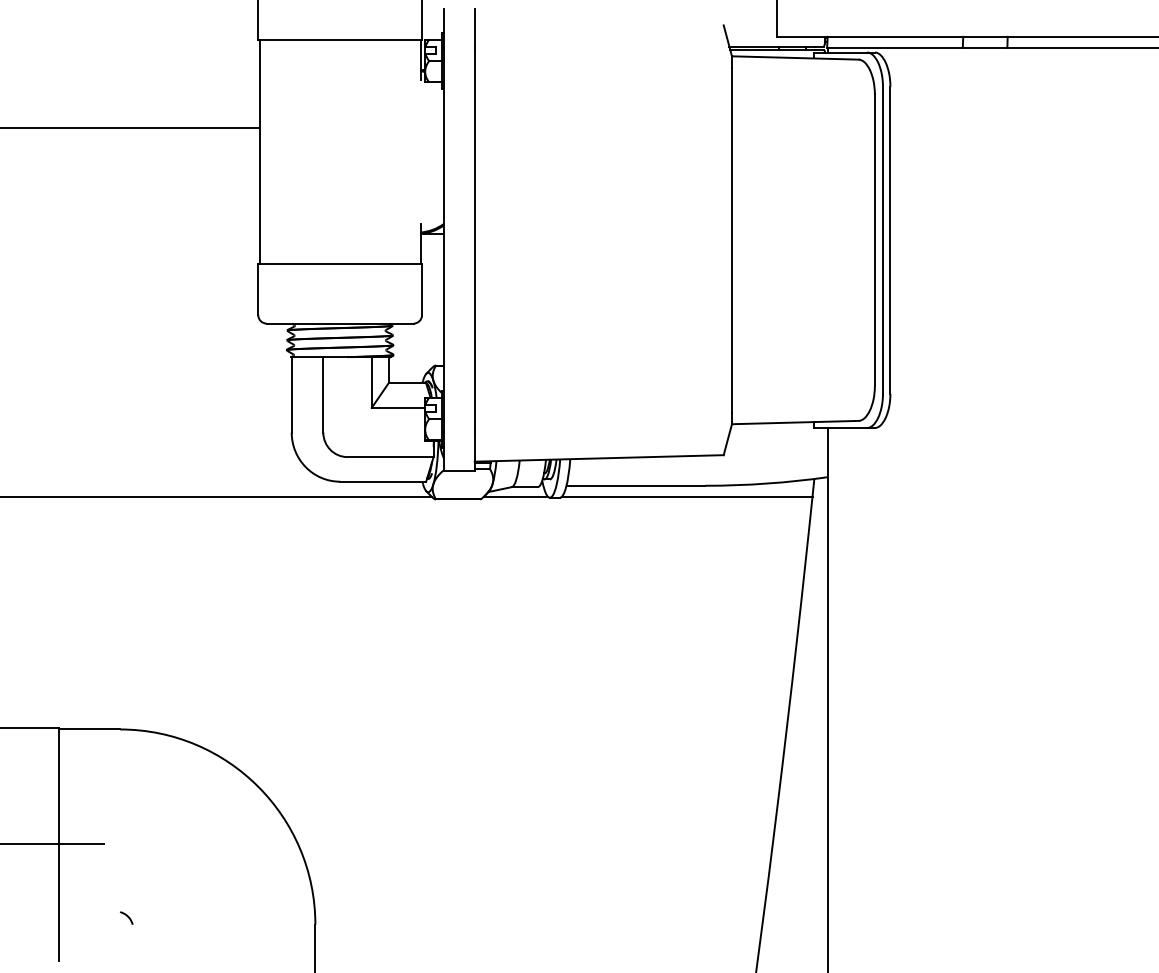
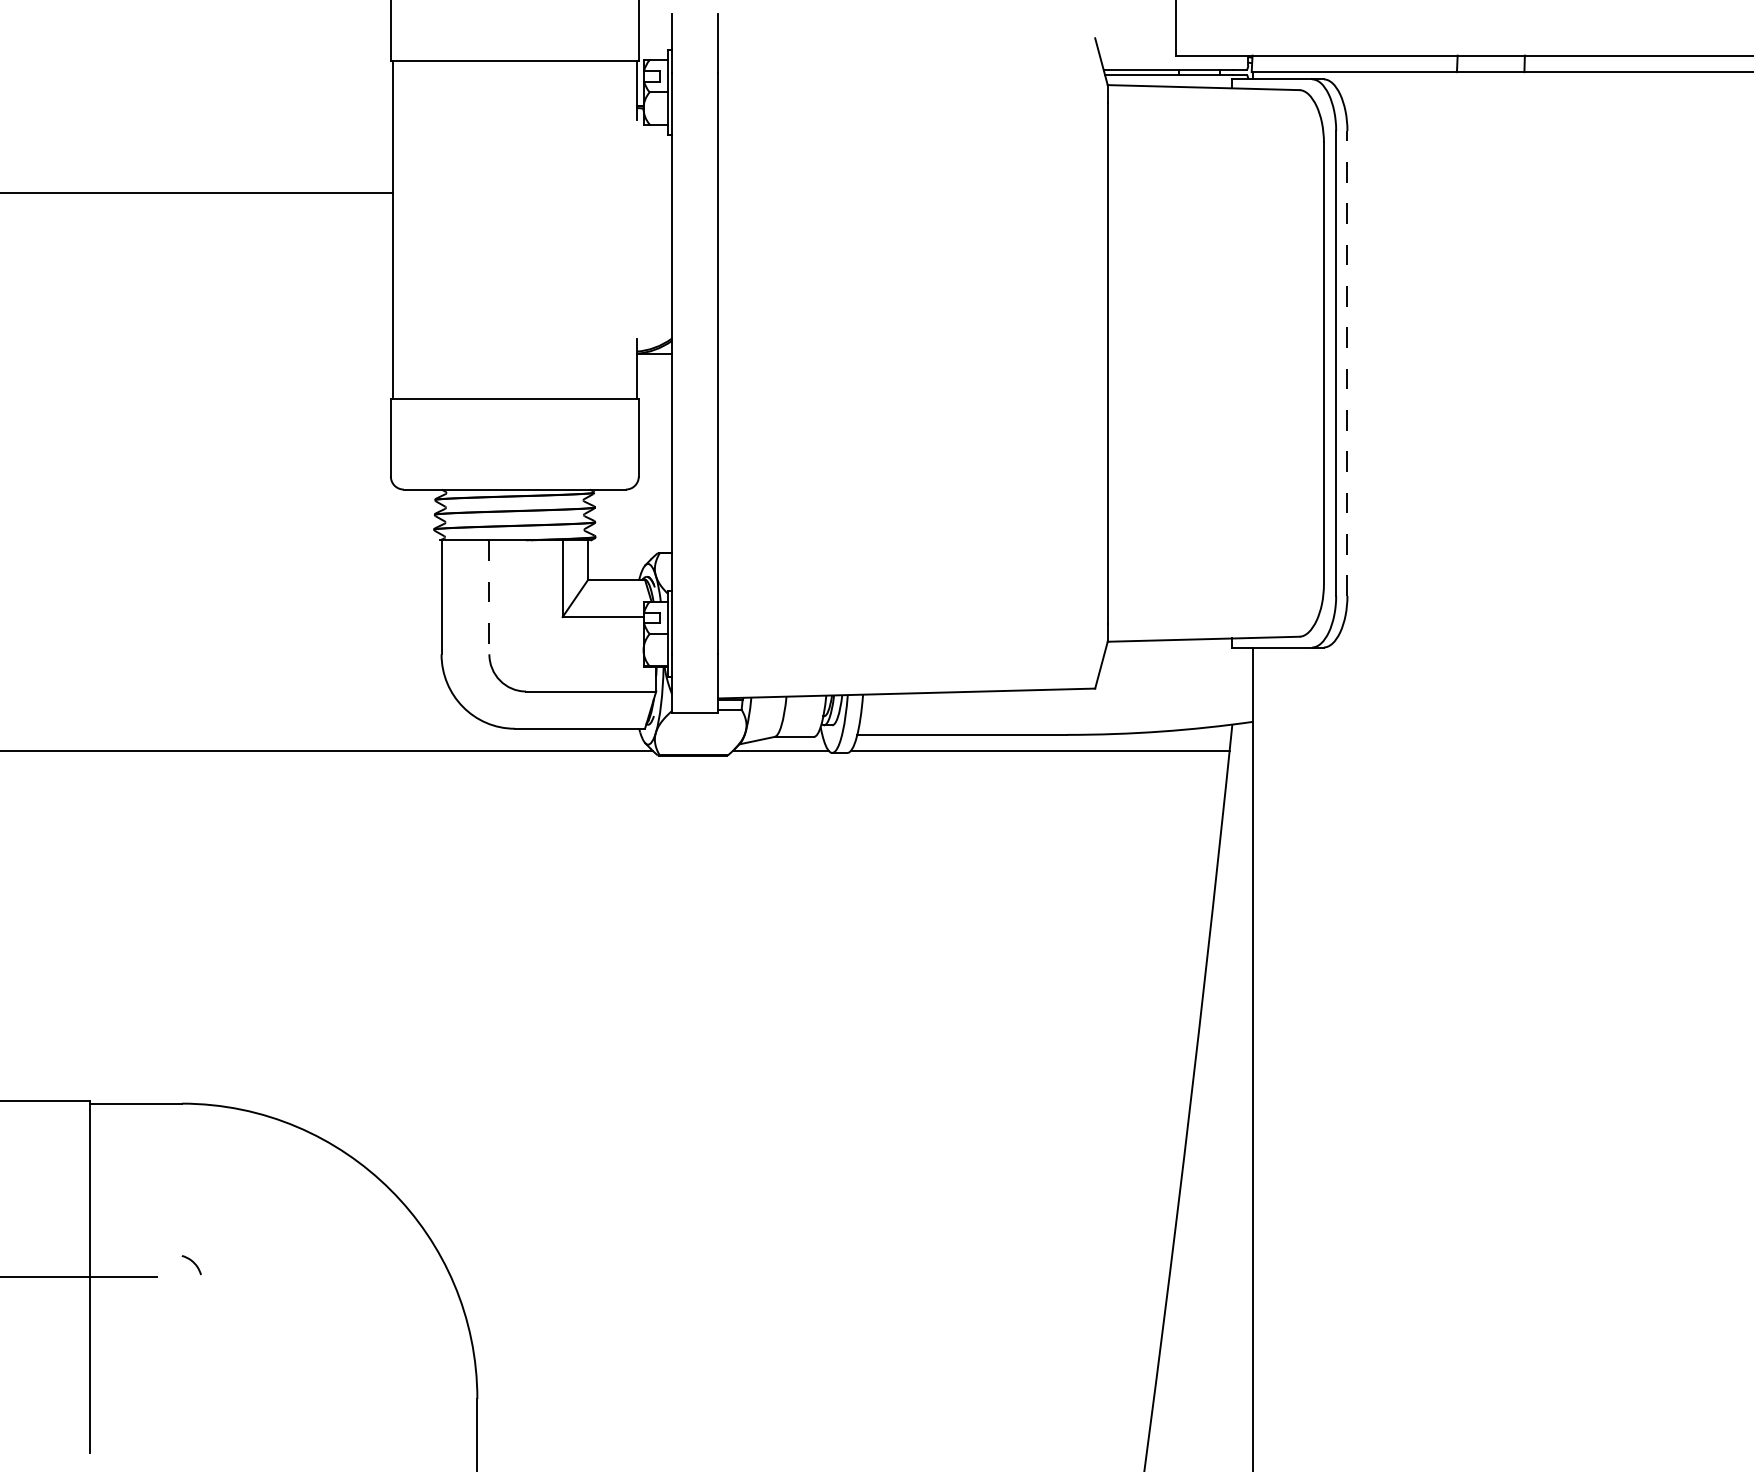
line: (890, 240) -> (1347, 363), solid -> dashed
line: (323, 394) -> (489, 596), solid -> dashed
curve: (126, 916) -> (191, 1262), moved

